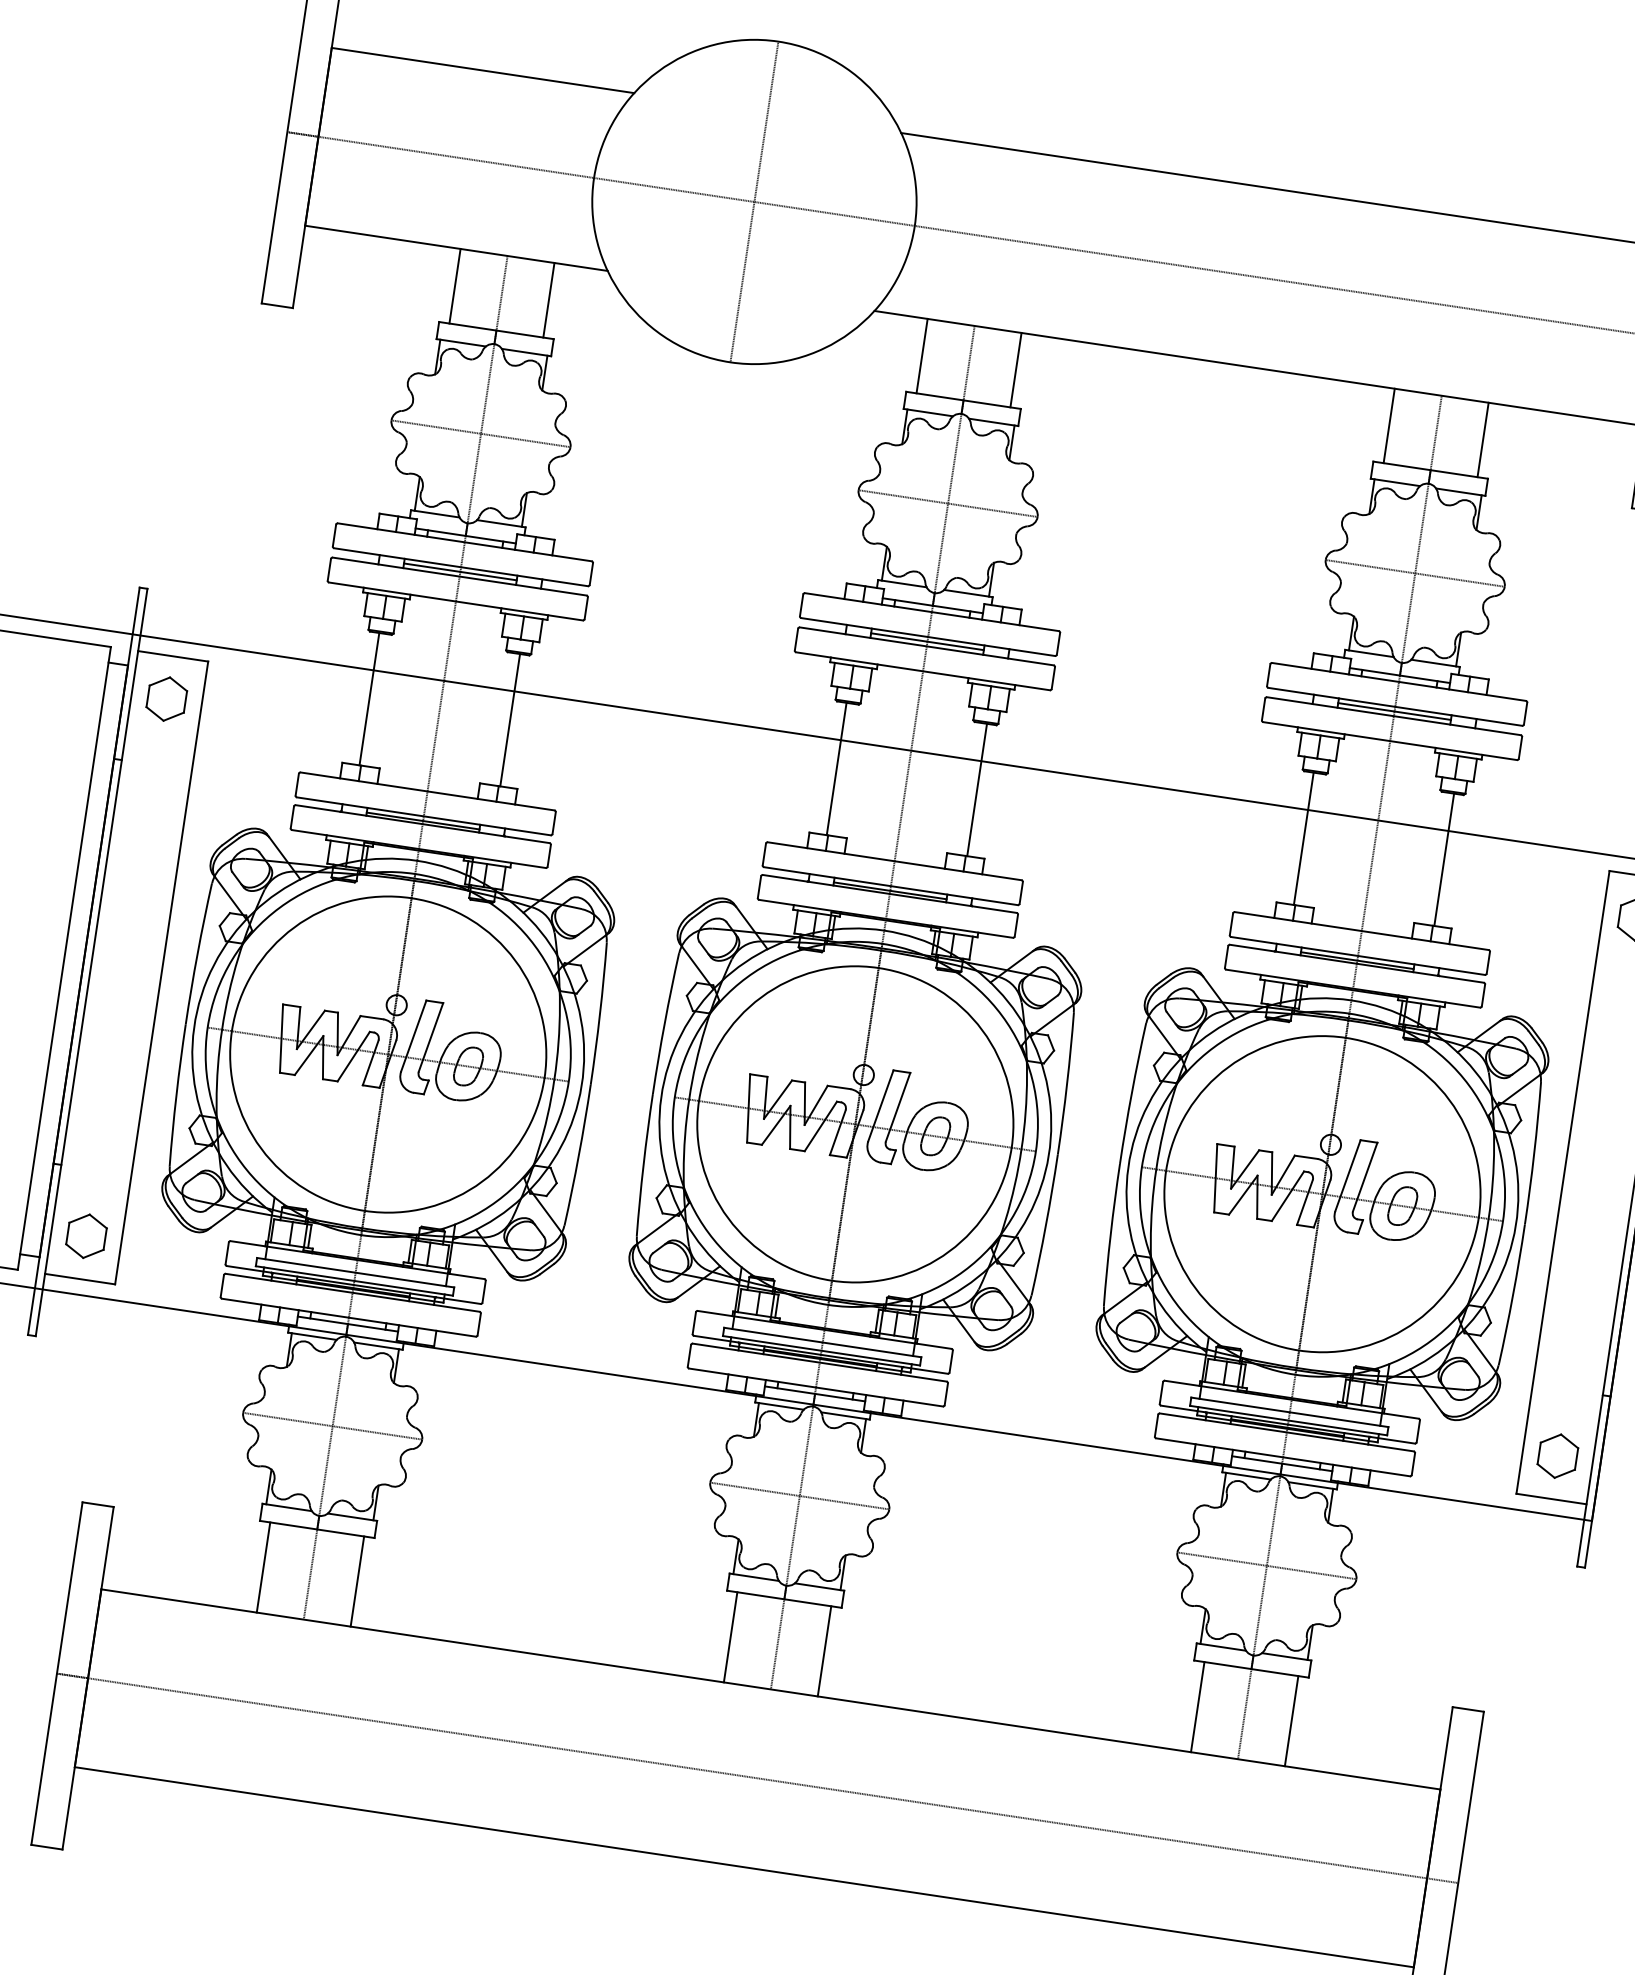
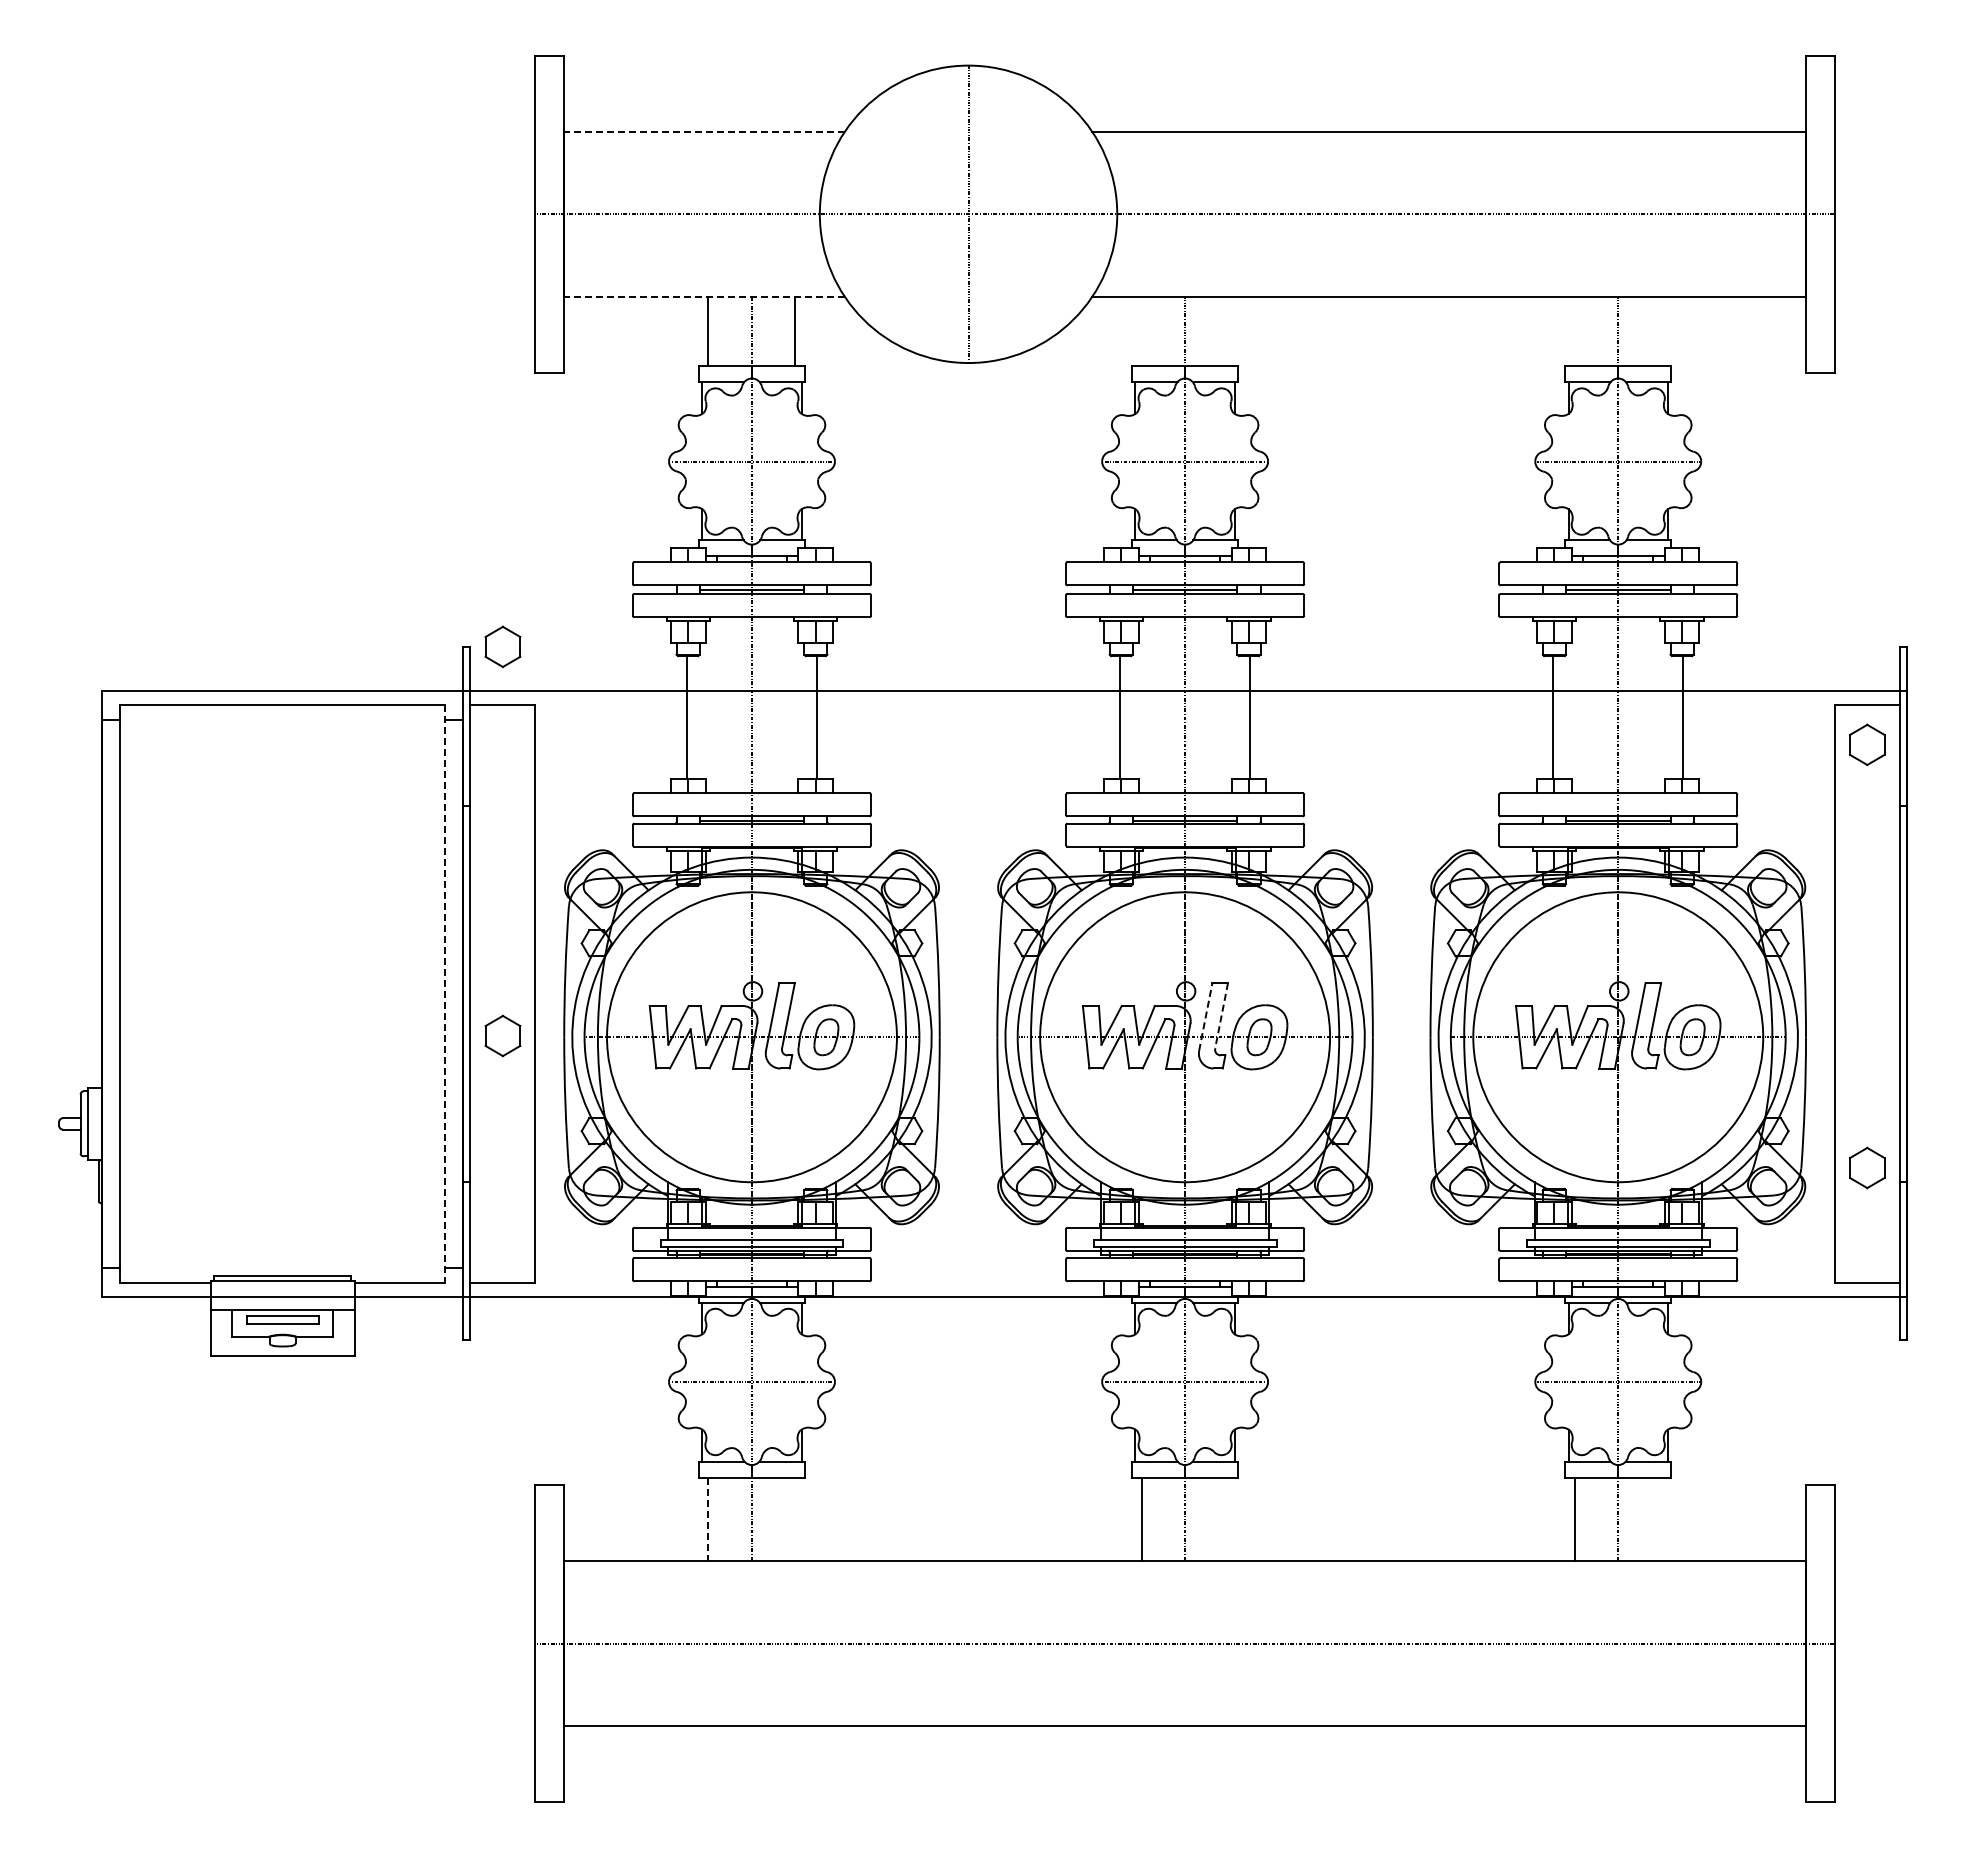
line: (483, 70) -> (704, 131), solid -> dashed
line: (456, 248) -> (704, 296), solid -> dashed
line: (922, 355) -> (1141, 330), removed
line: (1016, 369) -> (1228, 330), removed
line: (1389, 424) -> (1574, 330), removed
line: (1483, 438) -> (1661, 330), removed
part: (166, 698) -> (502, 646), moved
line: (64, 957) -> (445, 993), solid -> dashed
line: (880, 1105) -> (1205, 1016), solid -> dashed
line: (897, 1107) -> (1221, 1016), solid -> dashed
part: (86, 1235) -> (502, 1035), moved
part: (1558, 1455) -> (1867, 1167), moved
line: (263, 1567) -> (708, 1519), solid -> dashed
line: (357, 1581) -> (795, 1519), removed
line: (824, 1651) -> (1228, 1519), removed
line: (1291, 1721) -> (1661, 1519), removed

